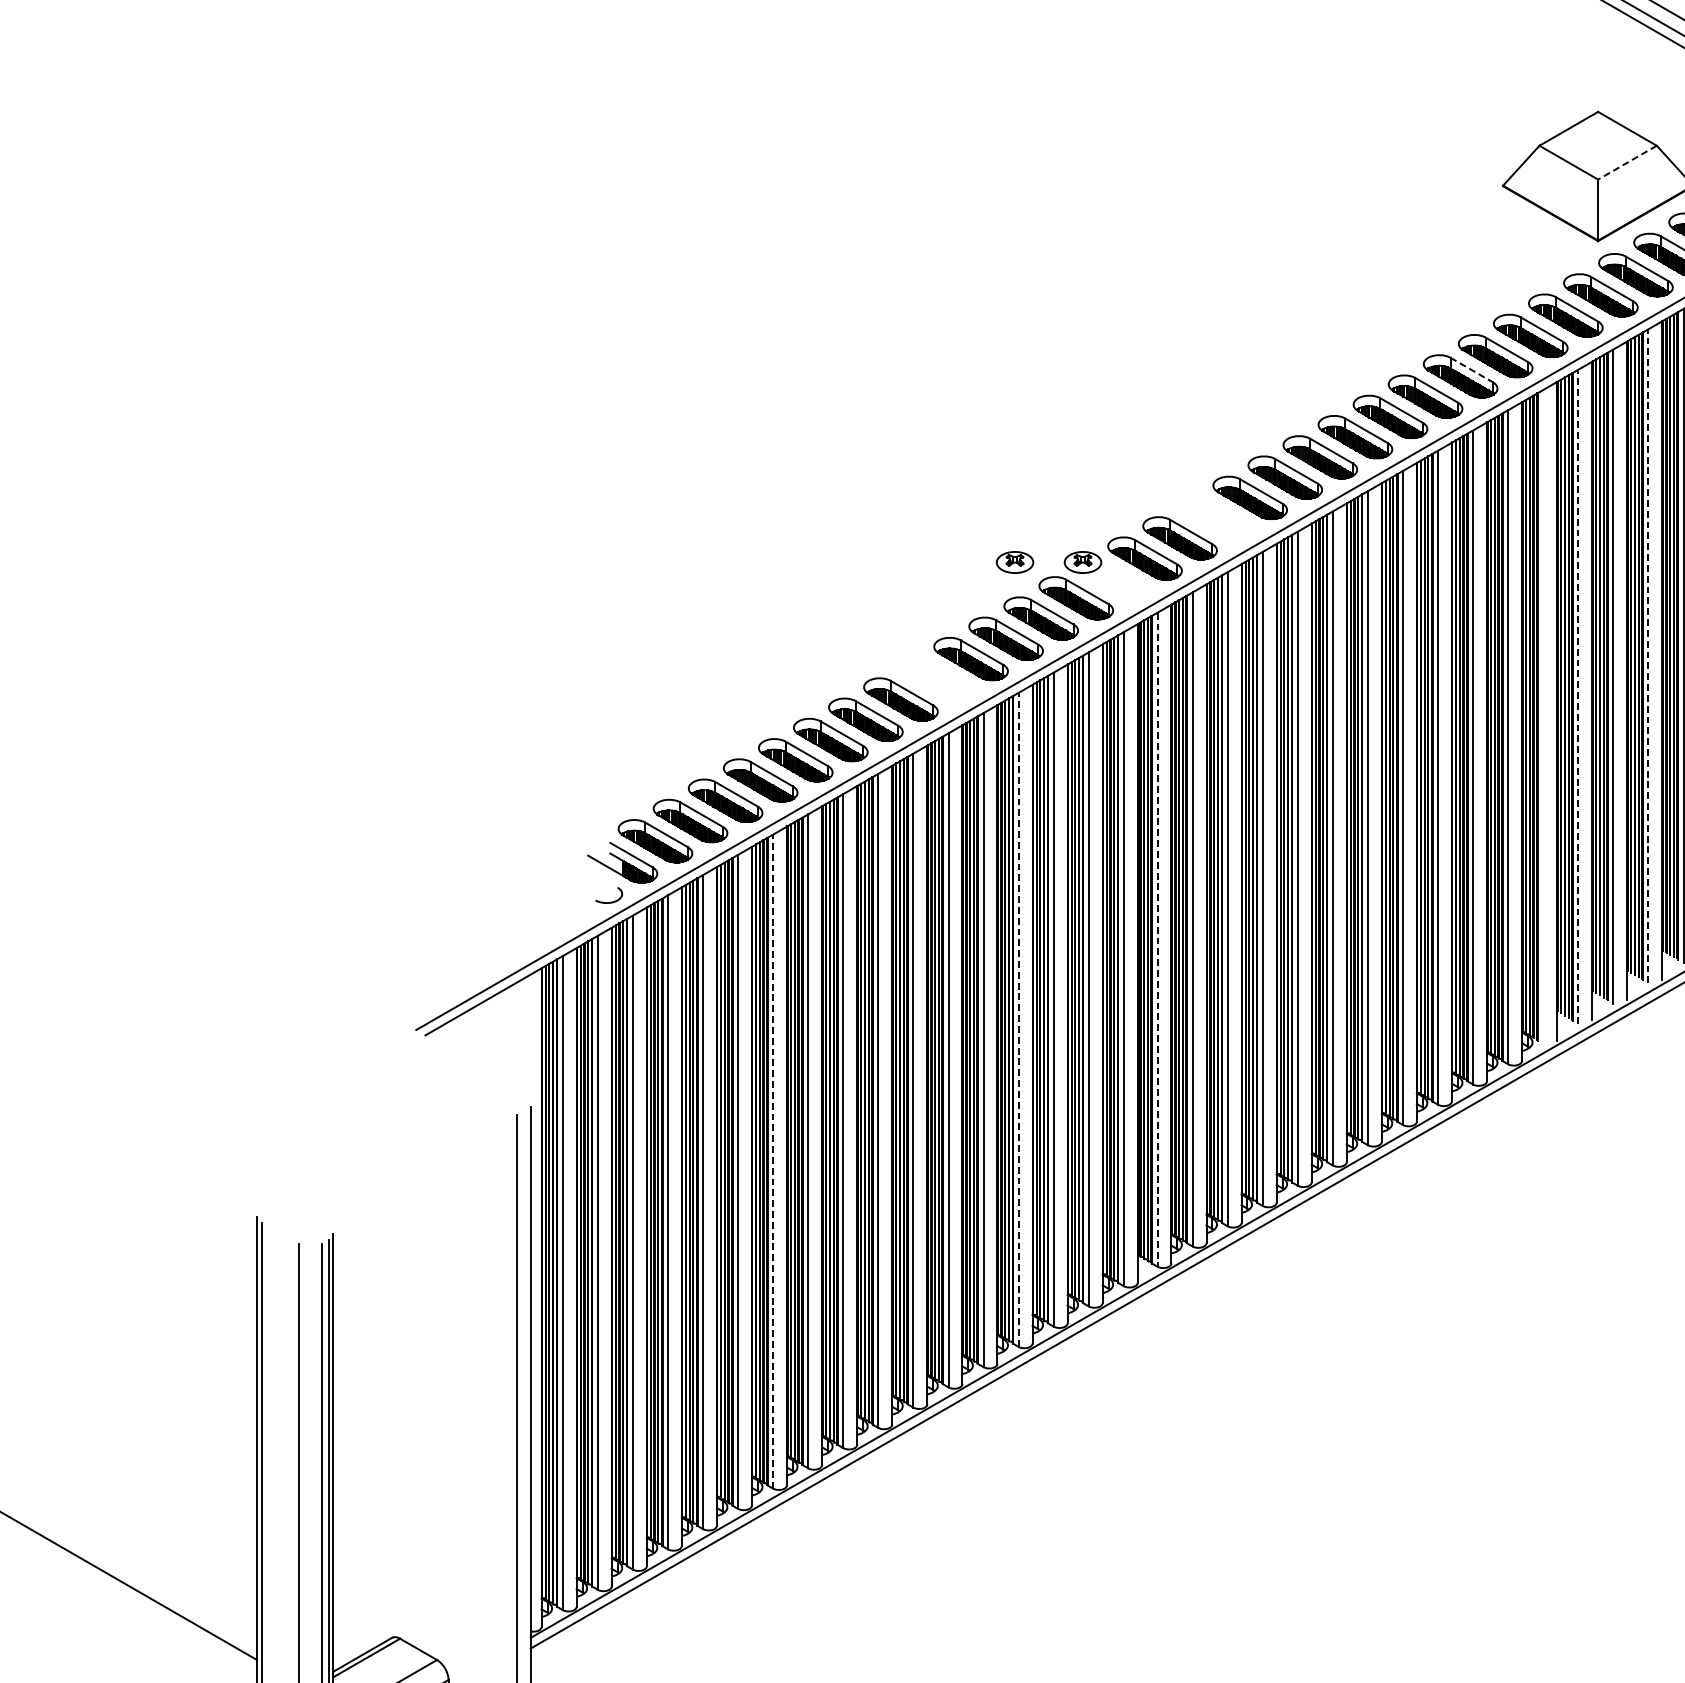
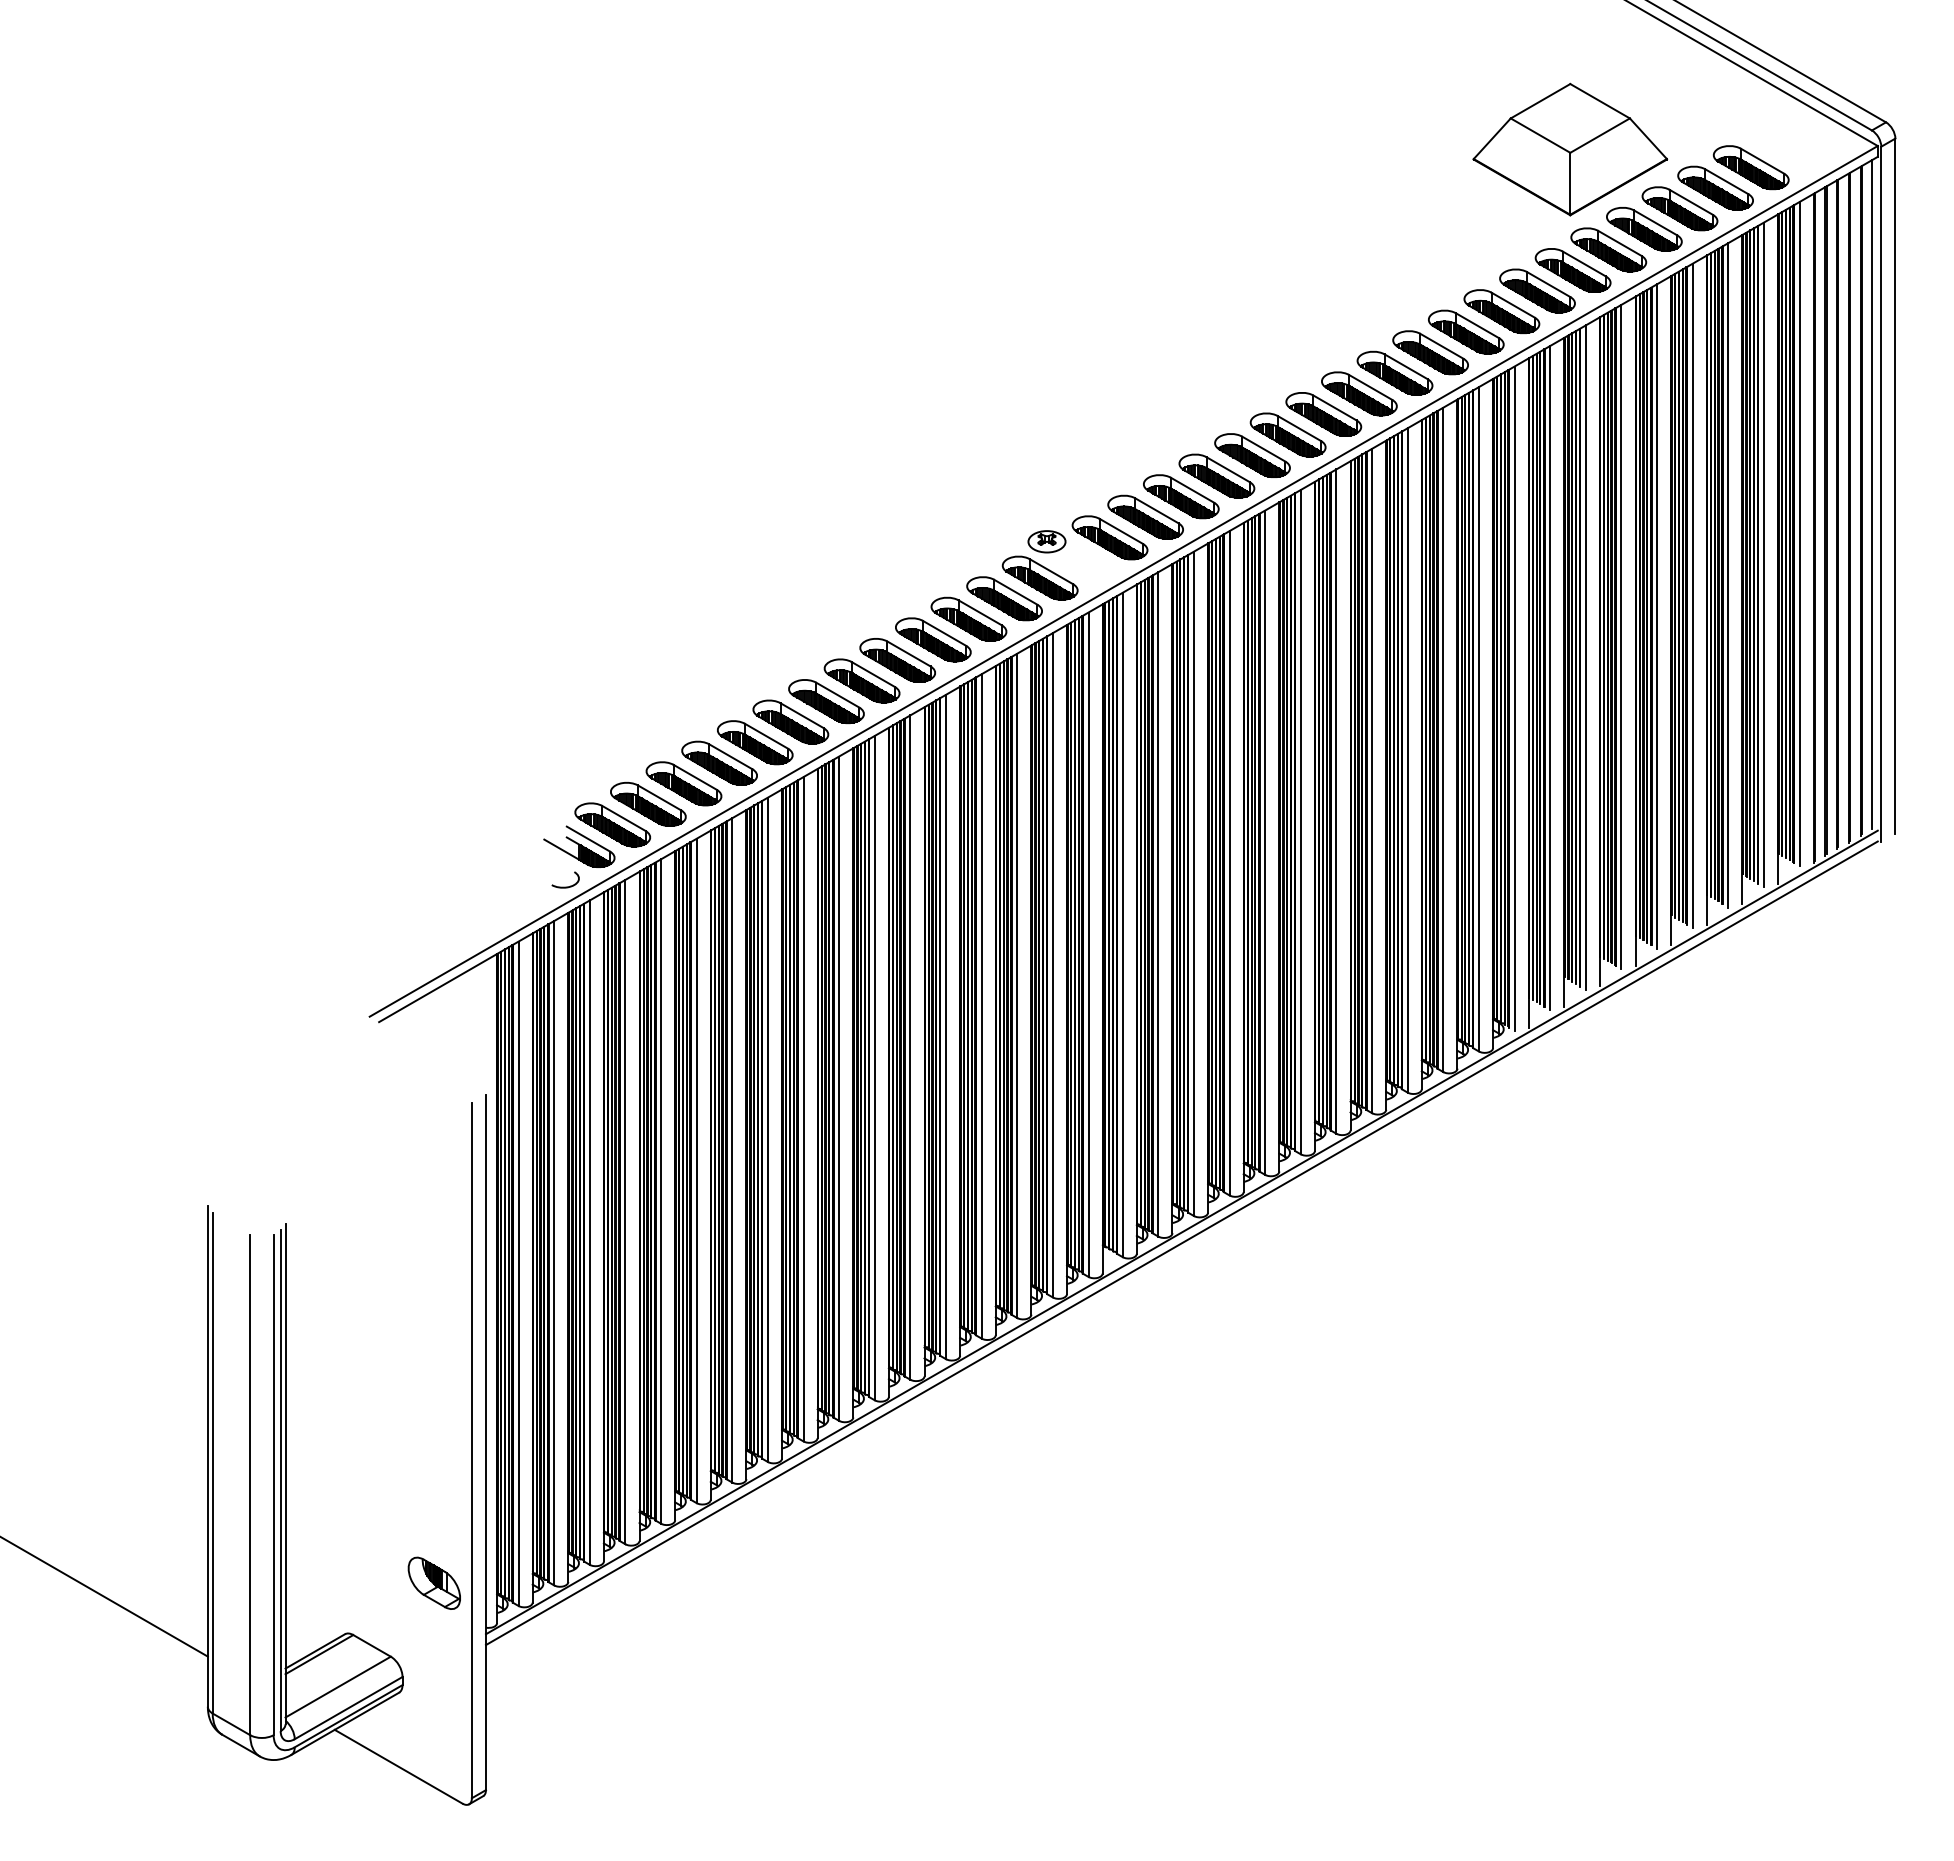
line: (1626, 162) -> (1599, 135), dashed -> solid
line: (1471, 370) -> (1441, 346), dashed -> solid
part: (1215, 517) -> (1181, 496), added
part: (1014, 562) -> (977, 541), removed
line: (1648, 655) -> (1621, 636), dashed -> solid
part: (935, 679) -> (897, 660), added
line: (1578, 696) -> (1550, 677), dashed -> solid
line: (1543, 716) -> (1514, 698), added
line: (1157, 940) -> (1122, 925), dashed -> solid
line: (1018, 1018) -> (981, 1005), dashed -> solid
line: (773, 1160) -> (732, 1149), dashed -> solid
part: (479, 1586) -> (433, 1582), added

